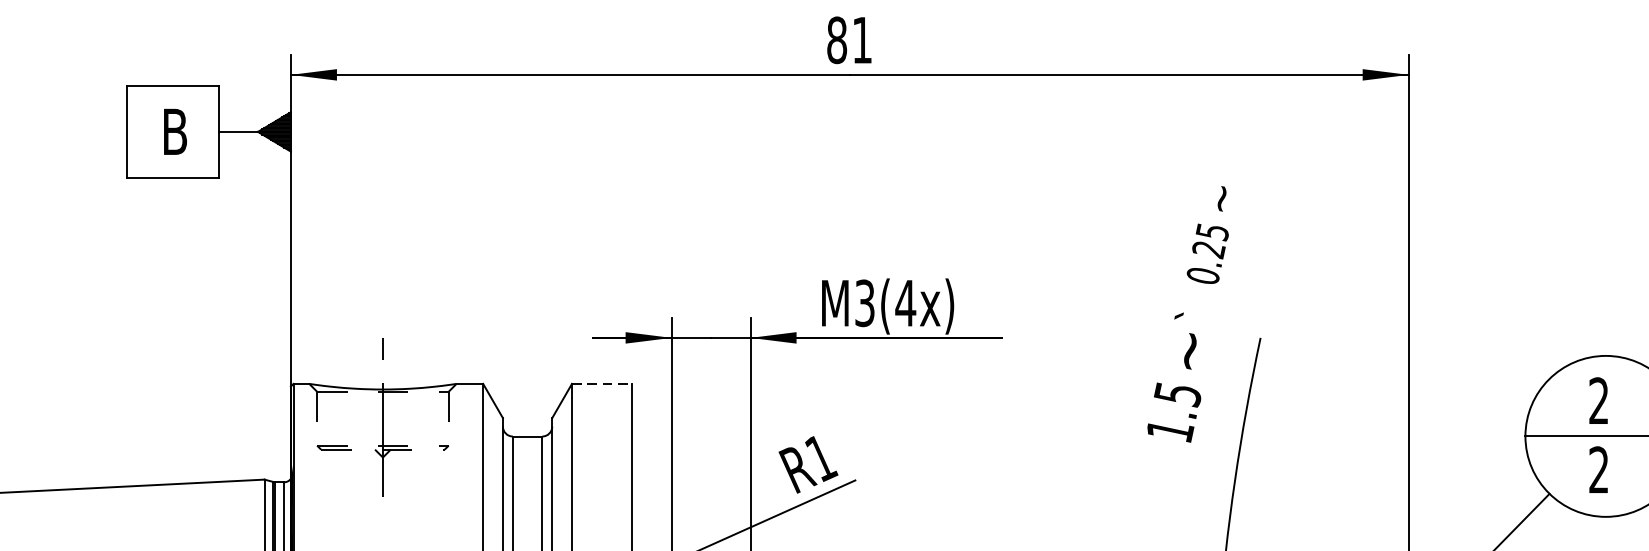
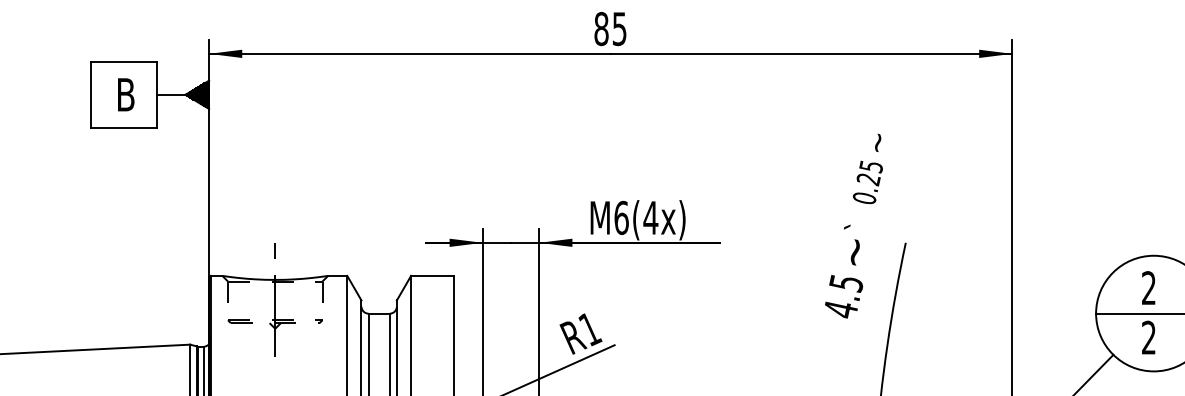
text: (862, 40) -> (619, 29), 81 -> 85
text: (864, 302) -> (621, 217), M3(4x) -> M6(4x)
line: (601, 383) -> (432, 275), dashed -> solid
text: (1171, 430) -> (841, 309), 1.5 -> 4.5

